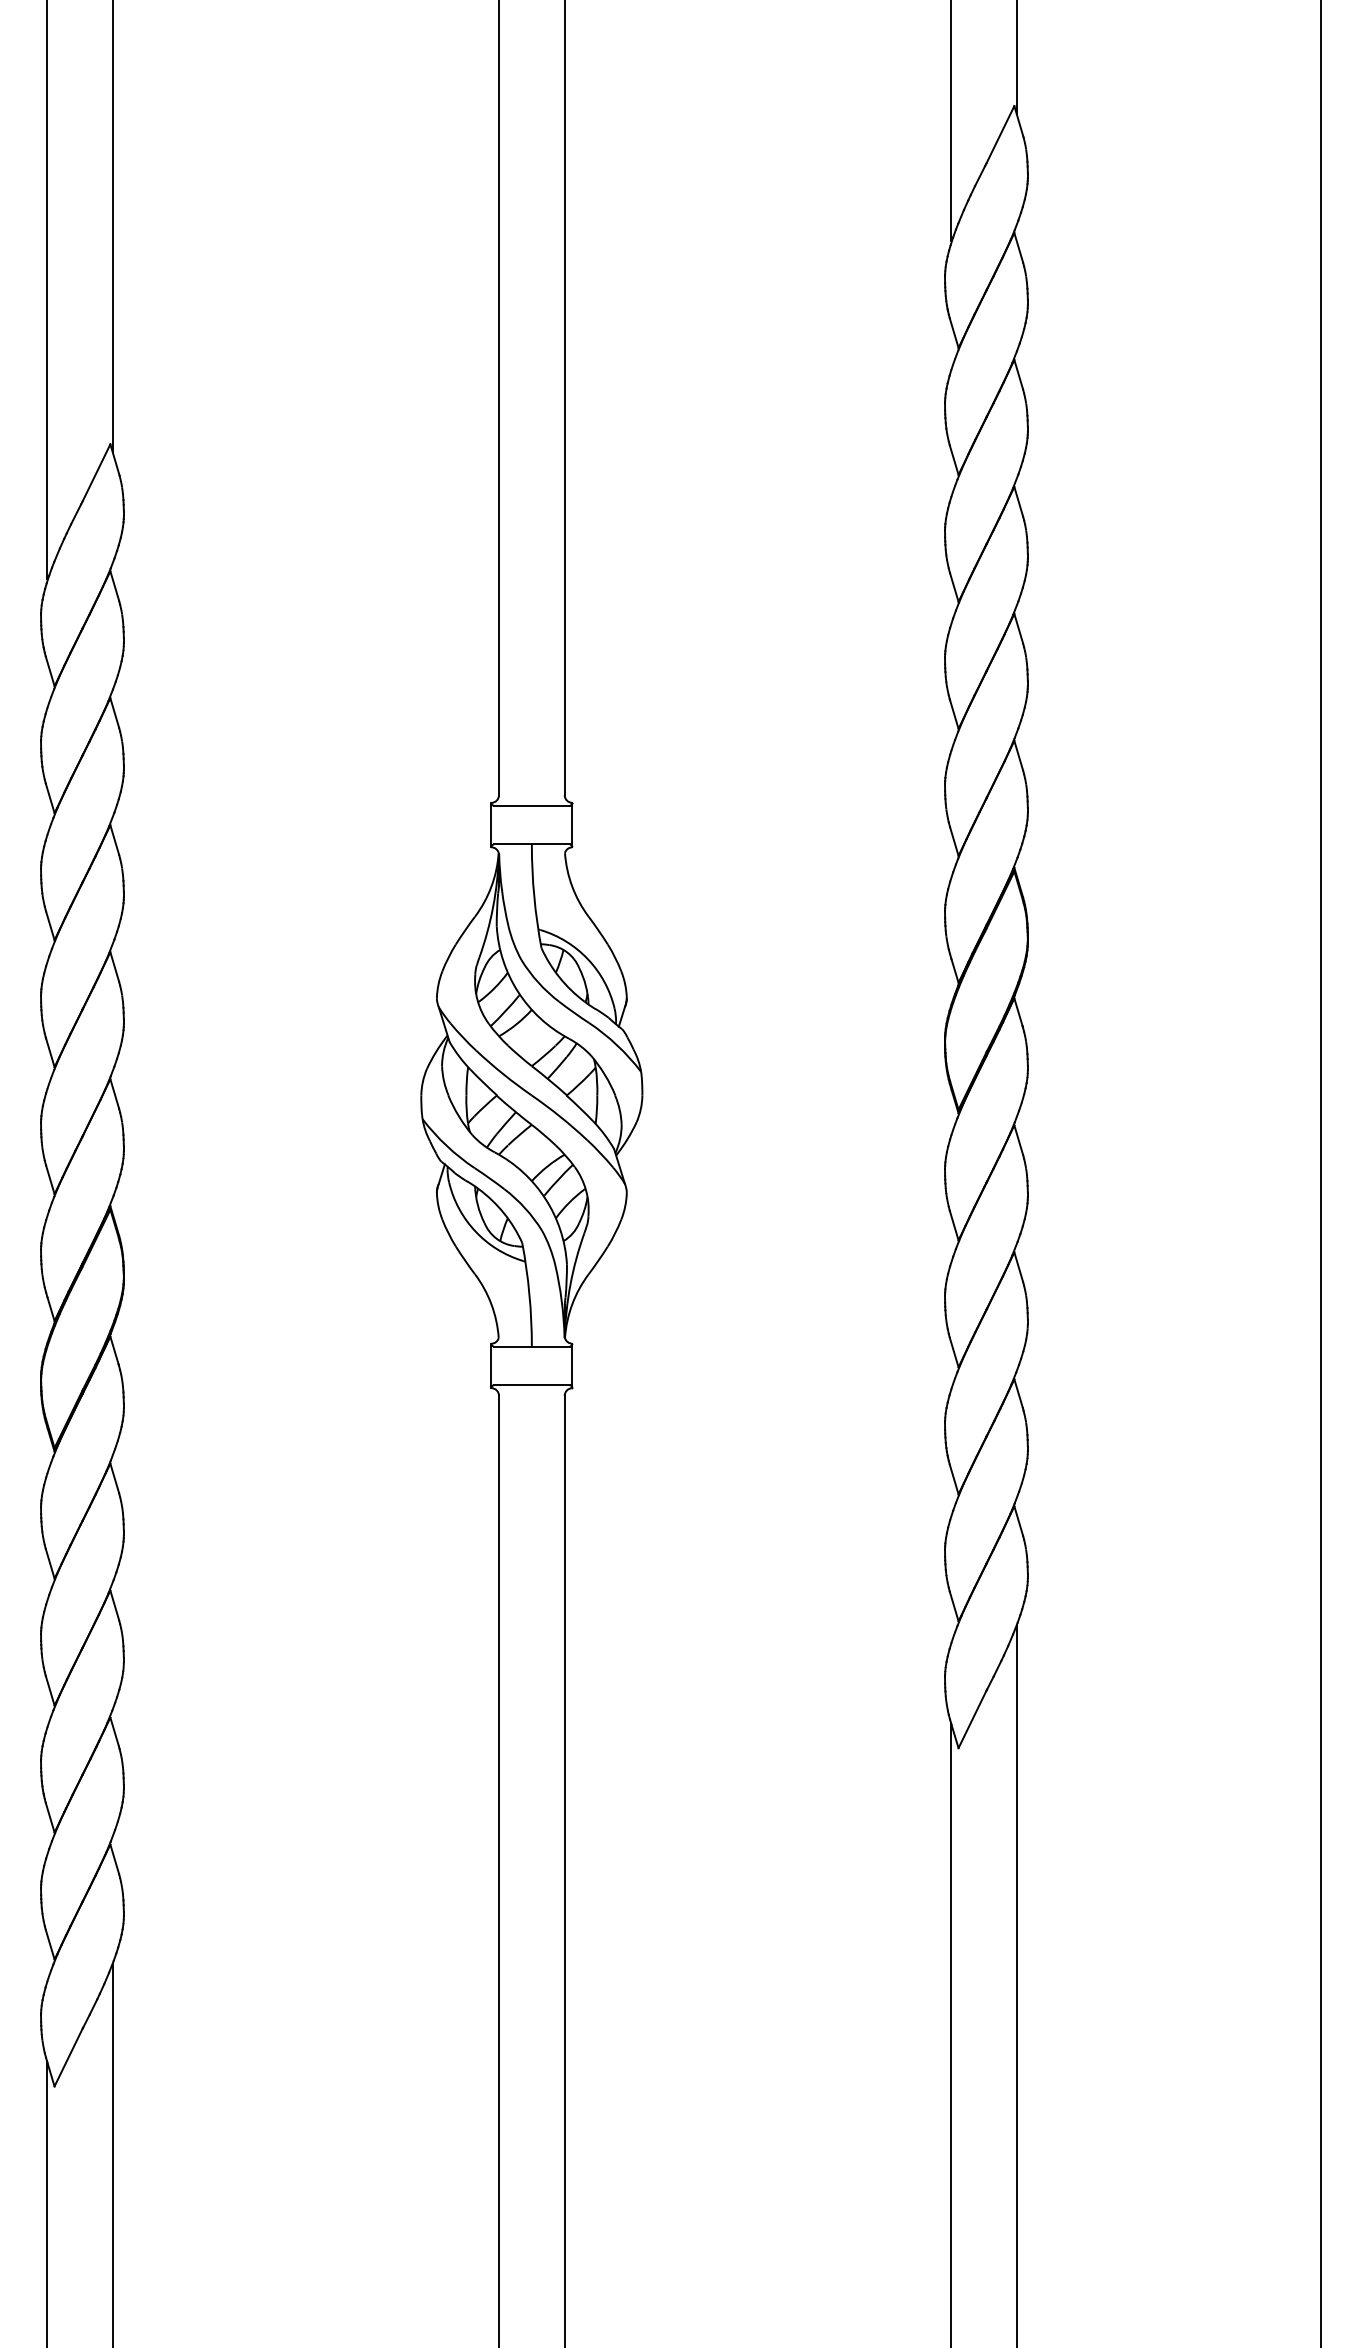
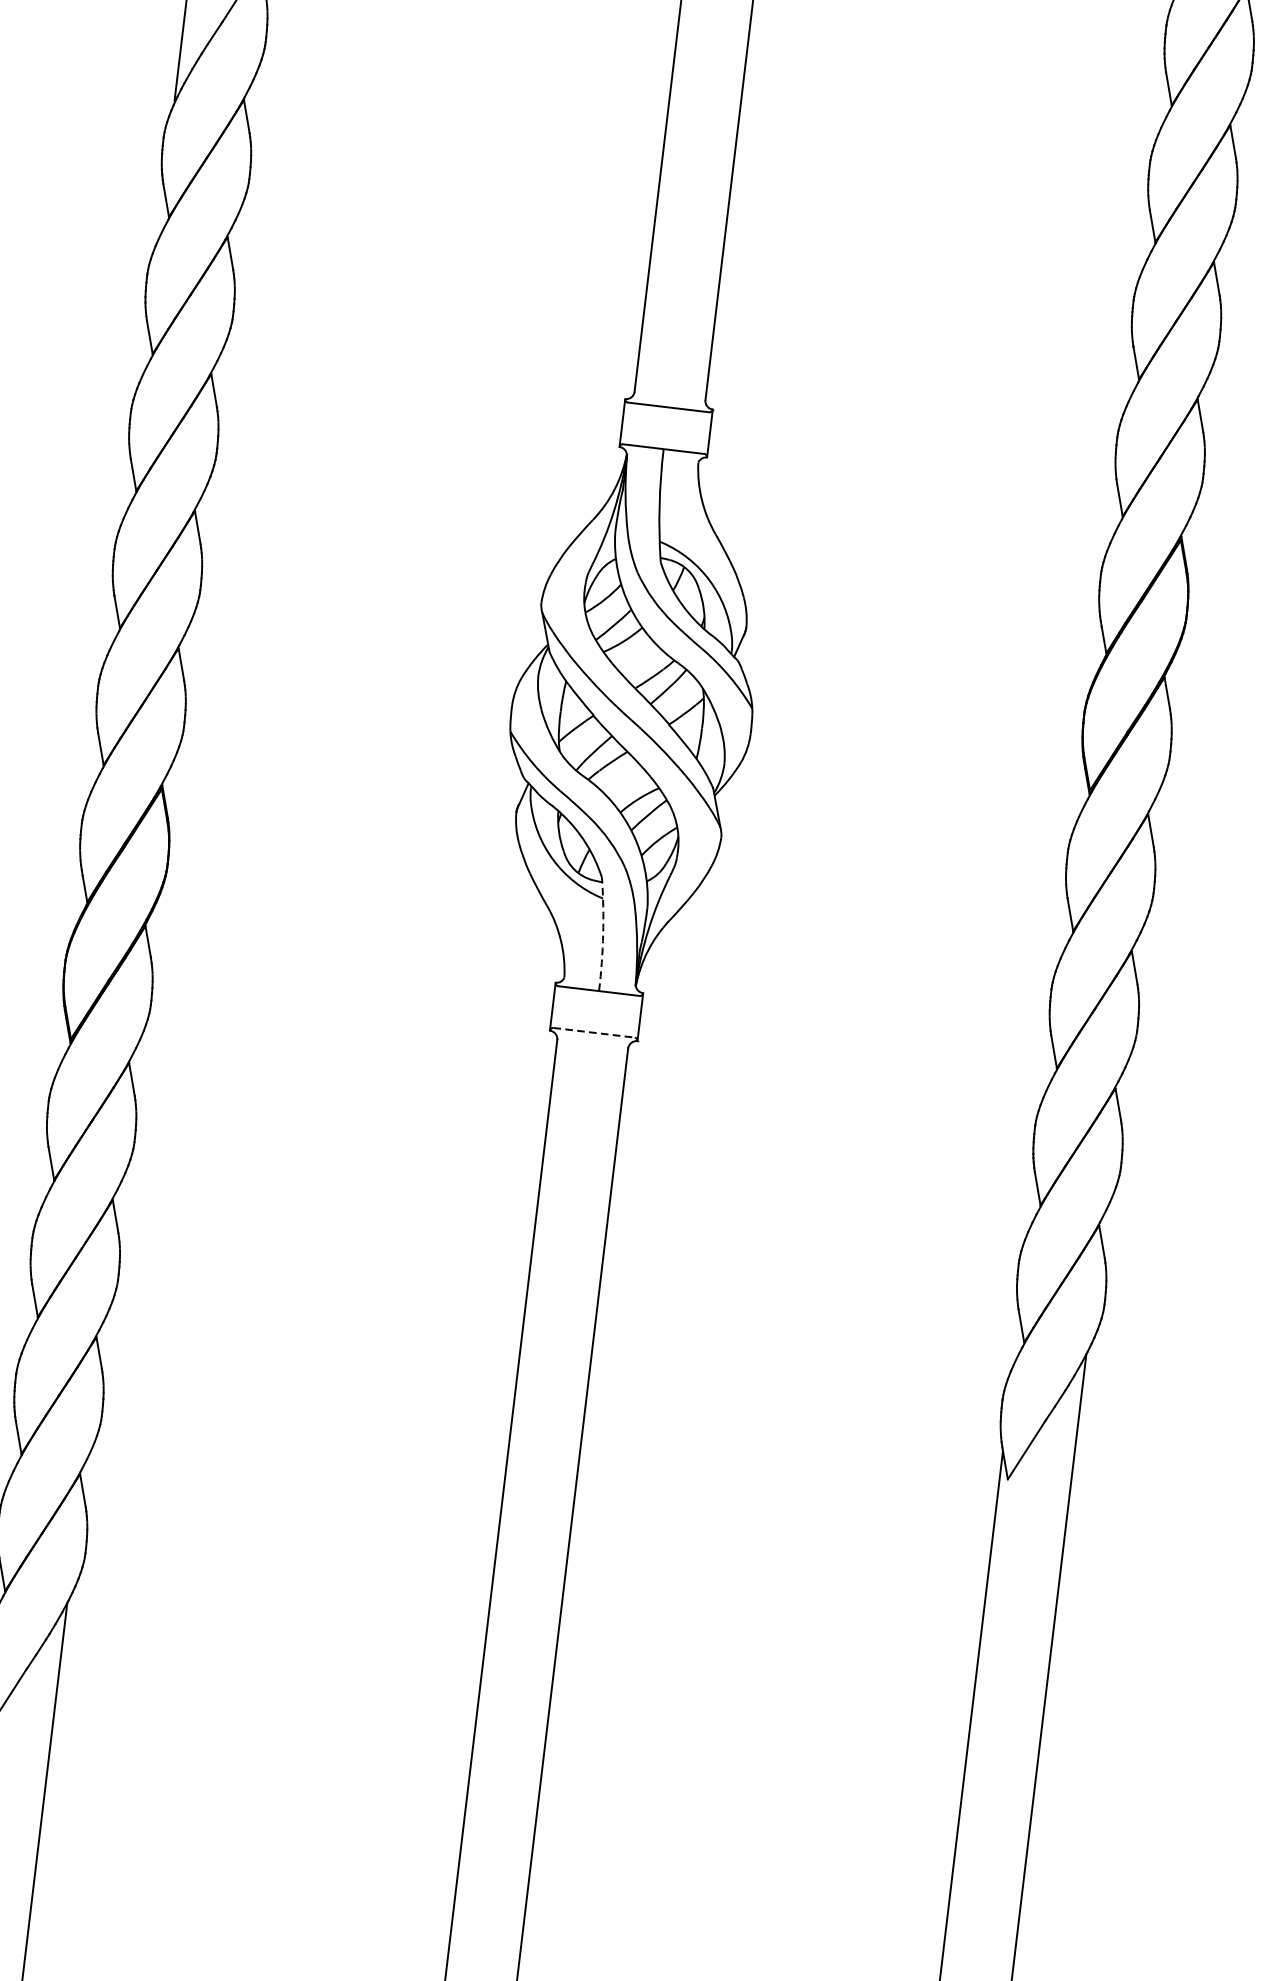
arc: (529, 1294) -> (603, 934), solid -> dashed
line: (531, 1385) -> (593, 1033), solid -> dashed

